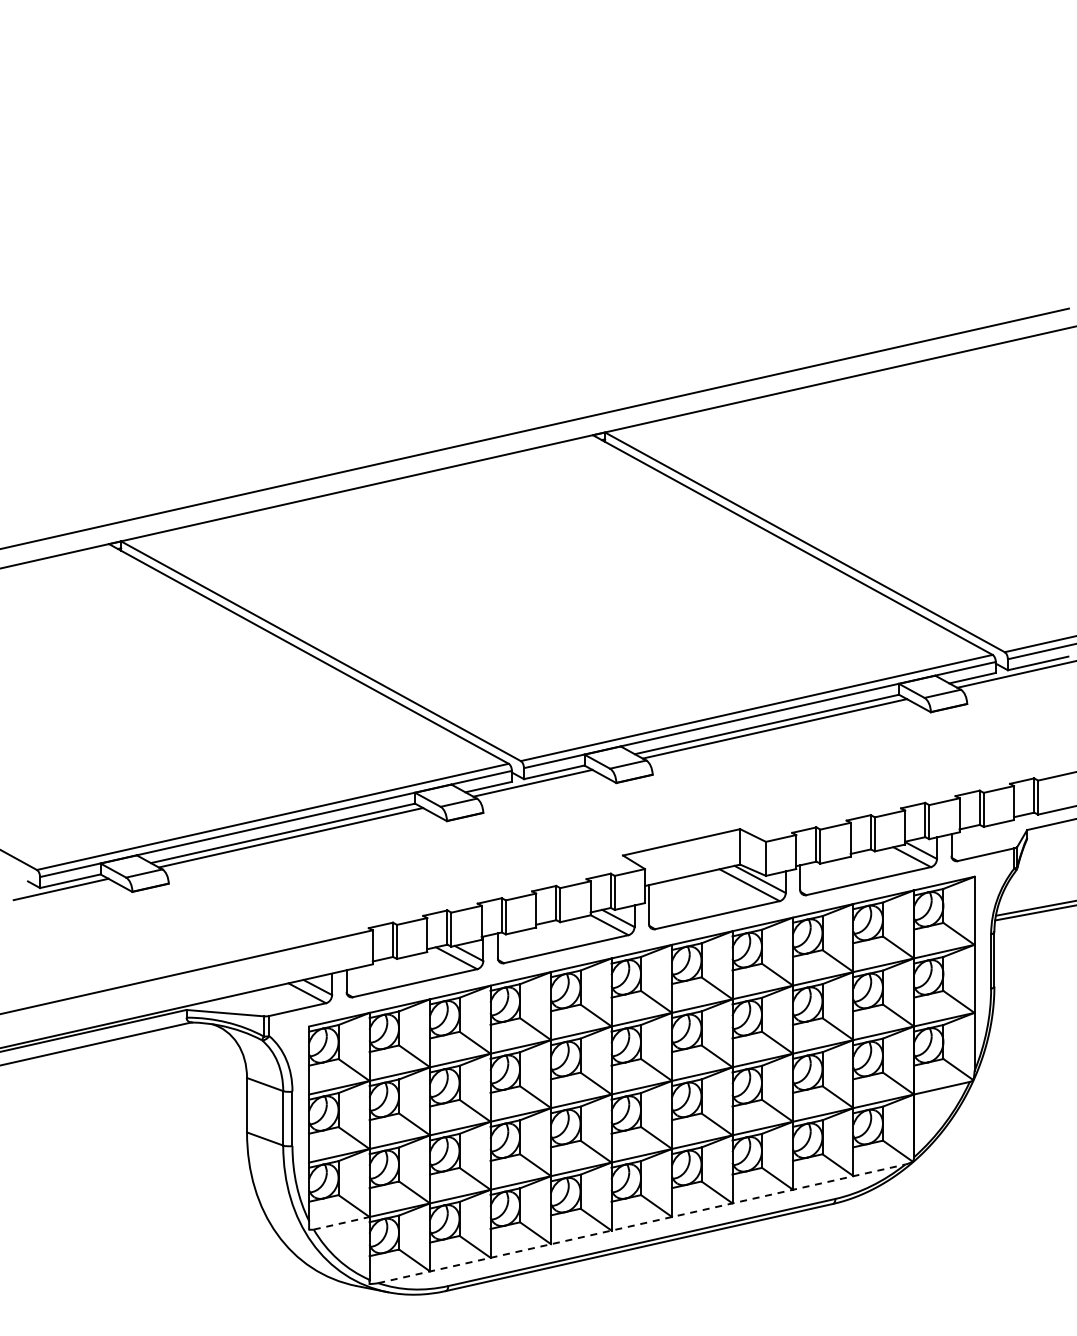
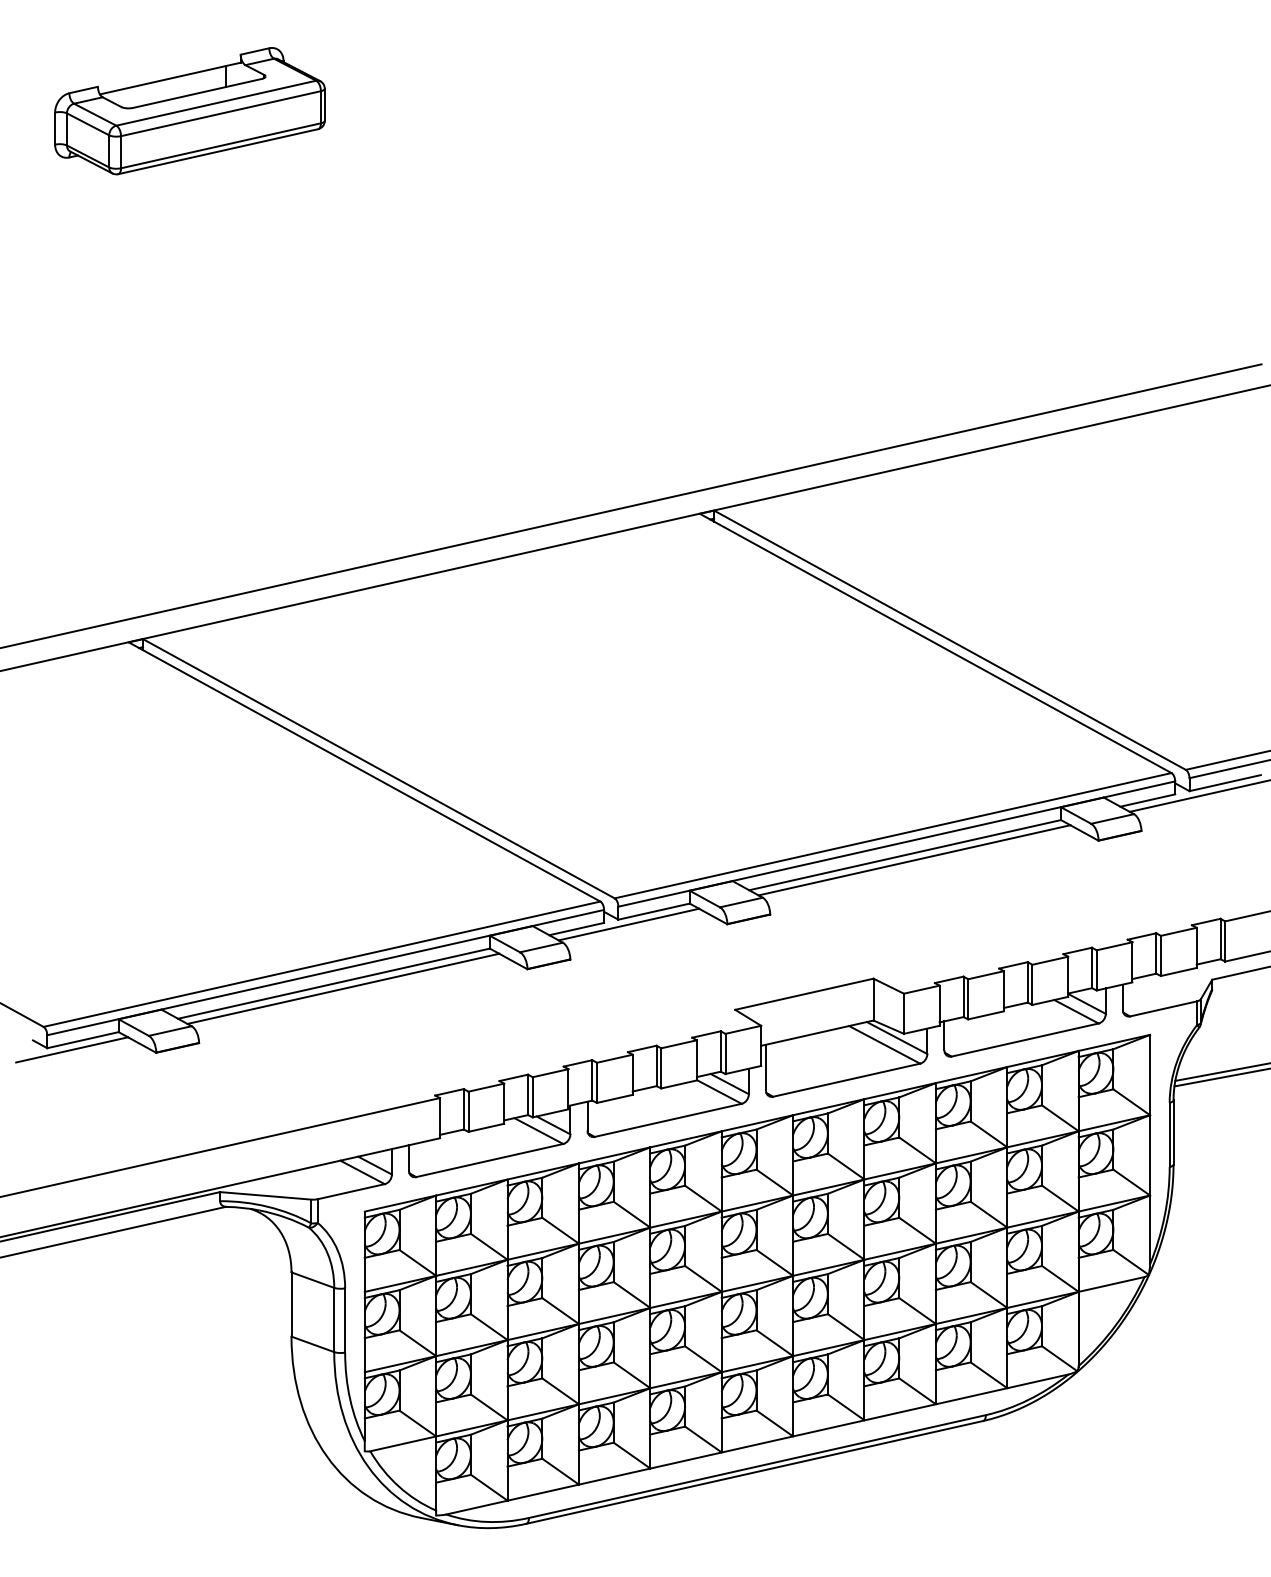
part: (160, 93) -> (189, 110), added
line: (341, 1223) -> (403, 1444), dashed -> solid
line: (642, 1223) -> (758, 1444), dashed -> solid

